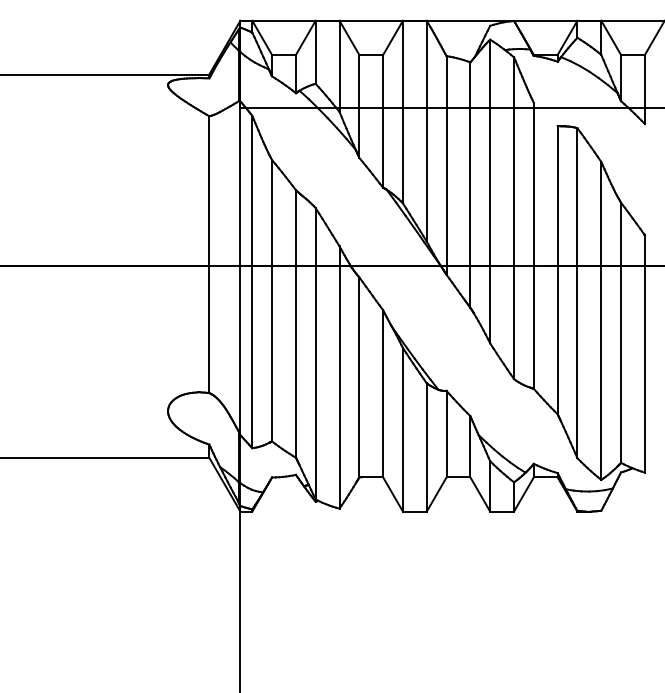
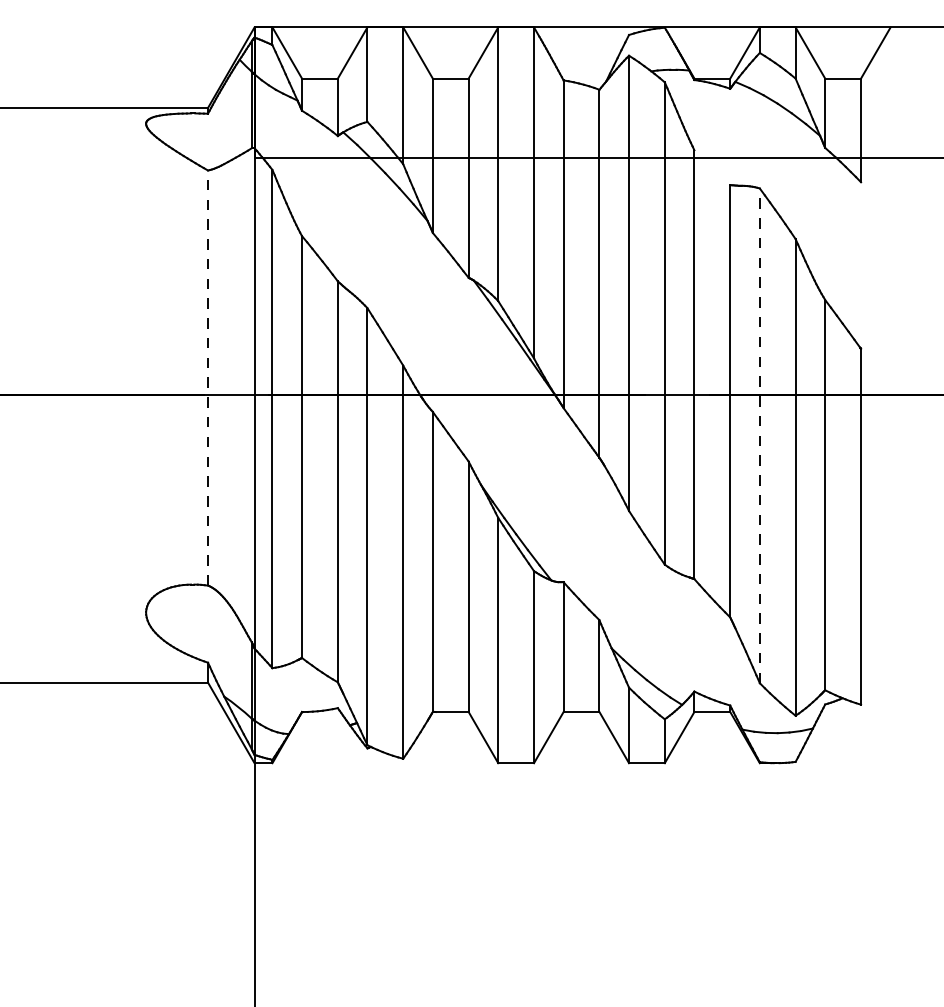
line: (209, 254) -> (208, 377), solid -> dashed
line: (577, 293) -> (759, 436), solid -> dashed

